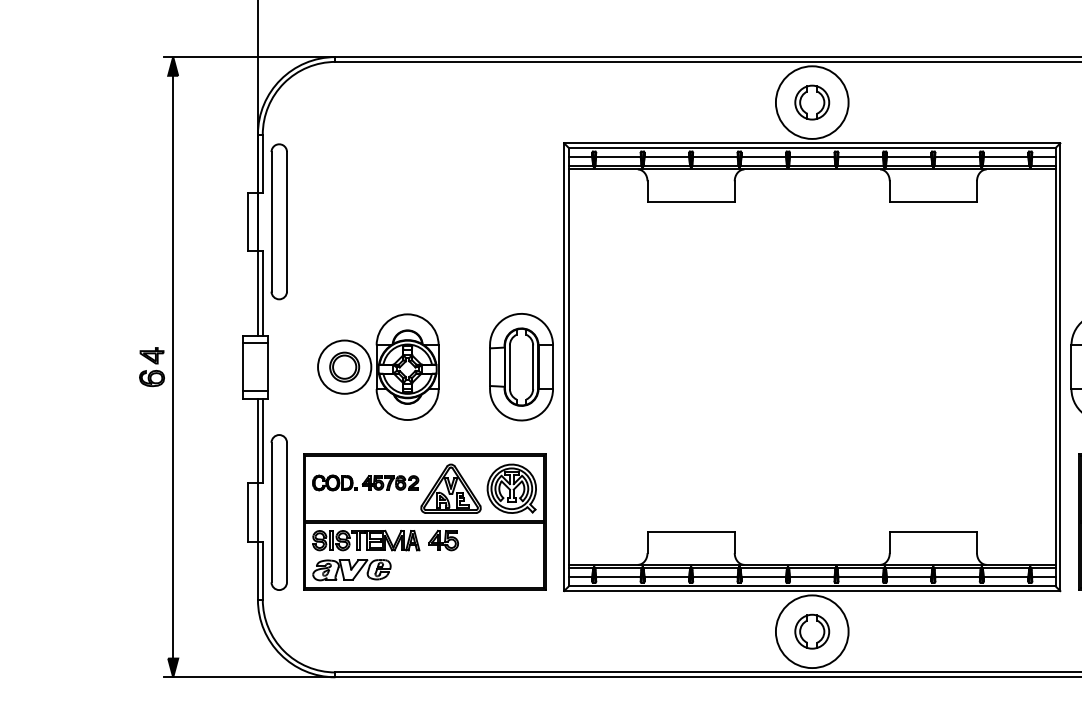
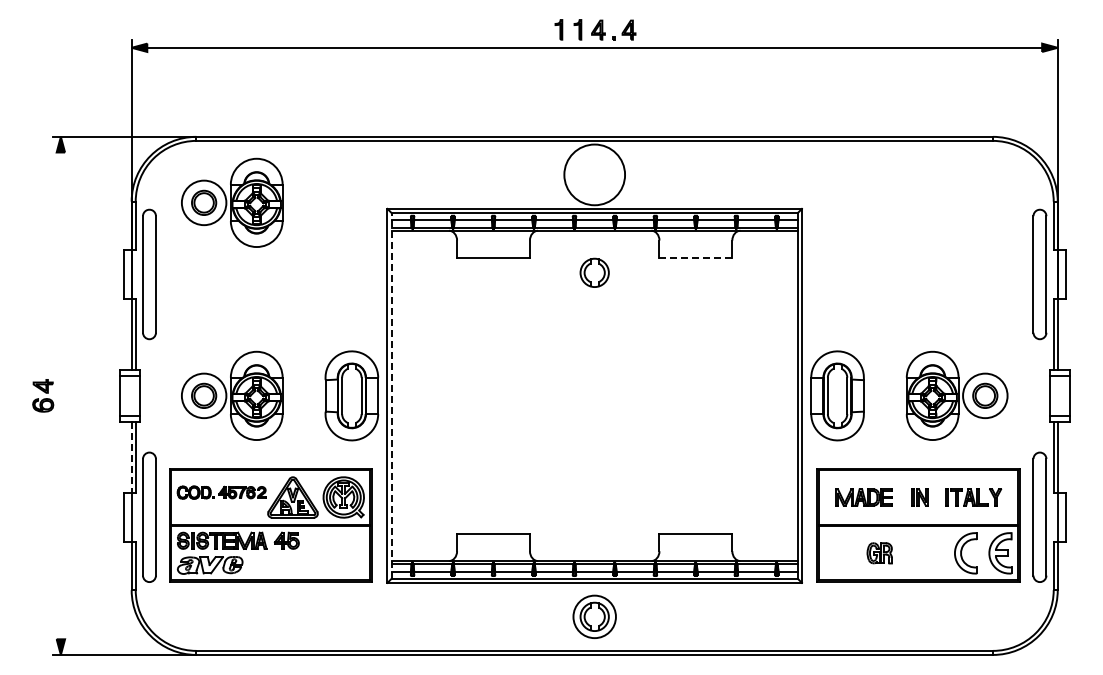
part: (811, 102) -> (594, 272), moved
part: (378, 135) -> (232, 202), added
line: (934, 202) -> (696, 258), solid -> dashed
line: (172, 366) -> (60, 395), removed
line: (568, 366) -> (391, 395), solid -> dashed
line: (257, 442) -> (131, 458), solid -> dashed
circle: (811, 631) -> (594, 616), size x0.7

